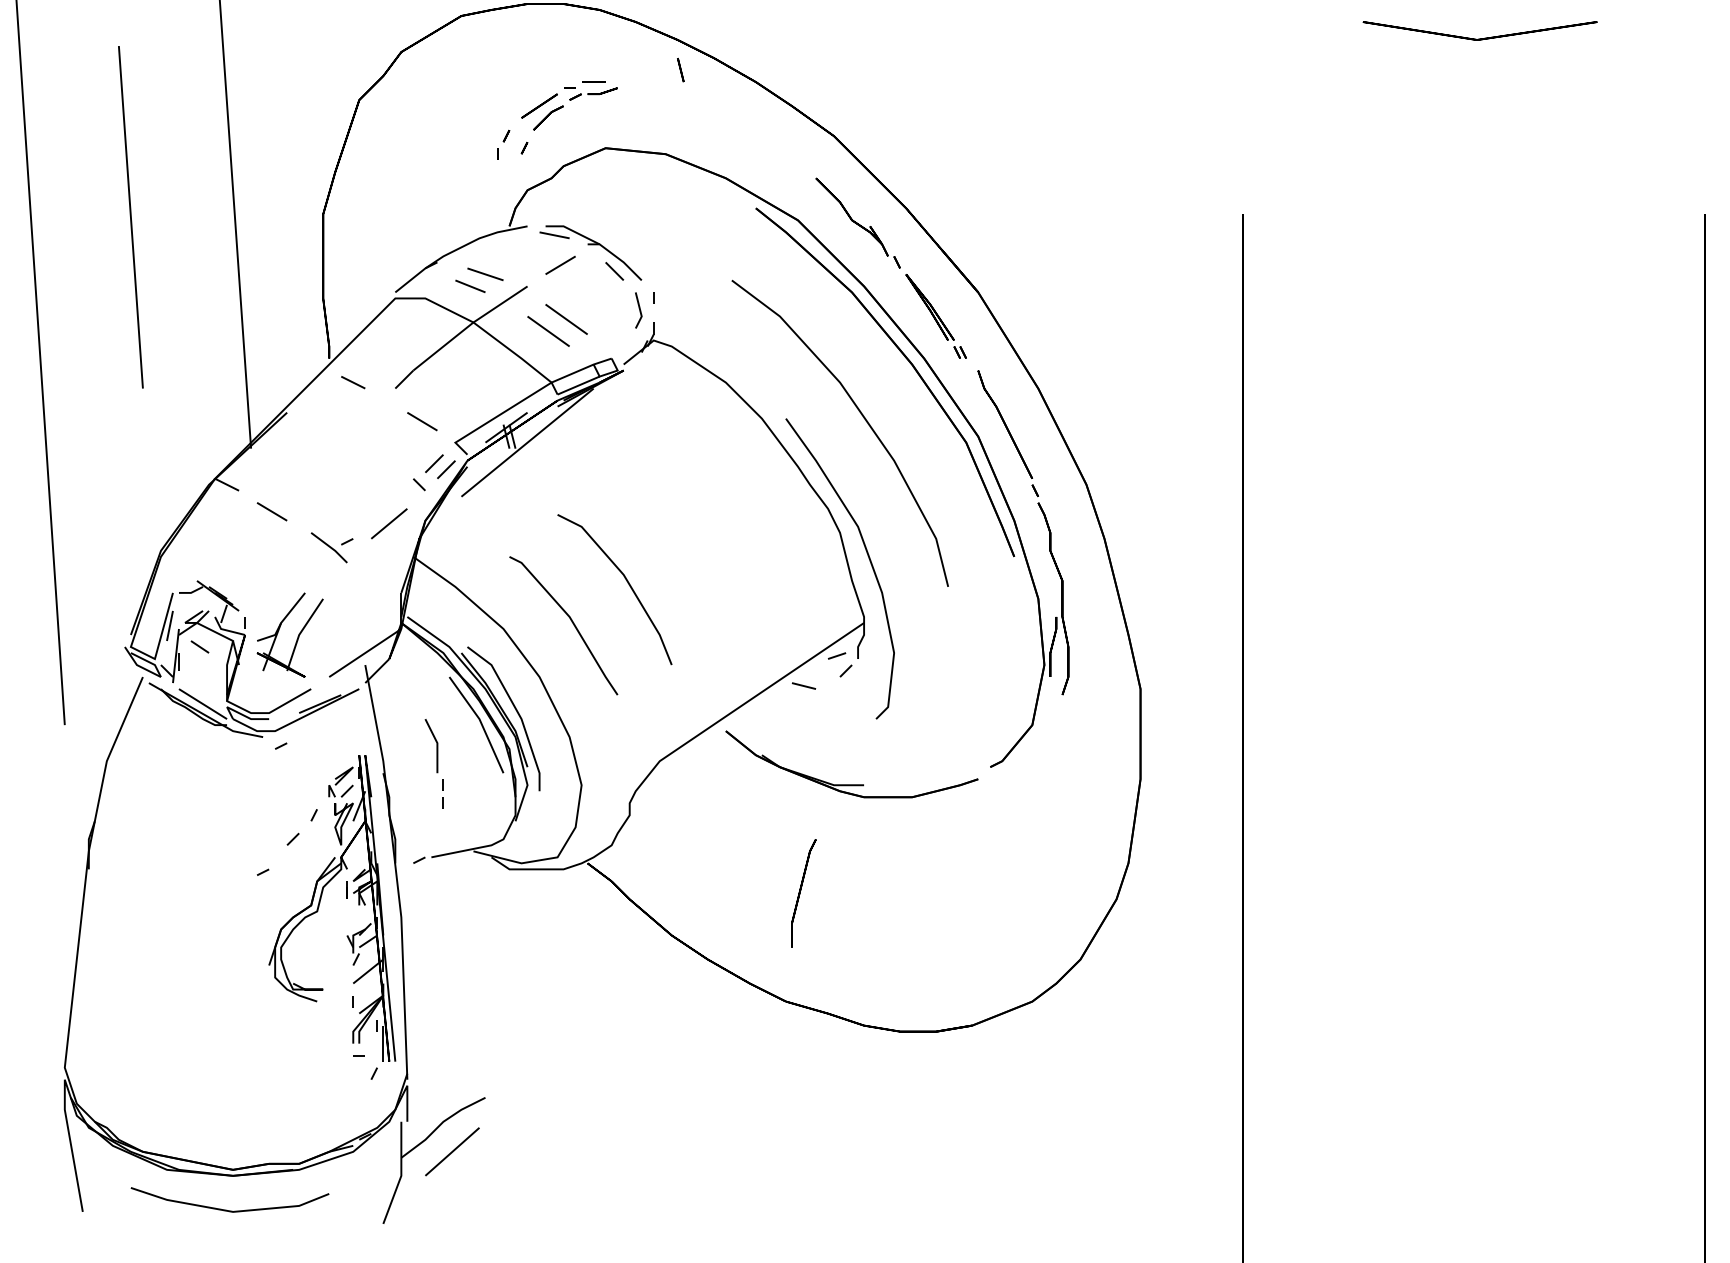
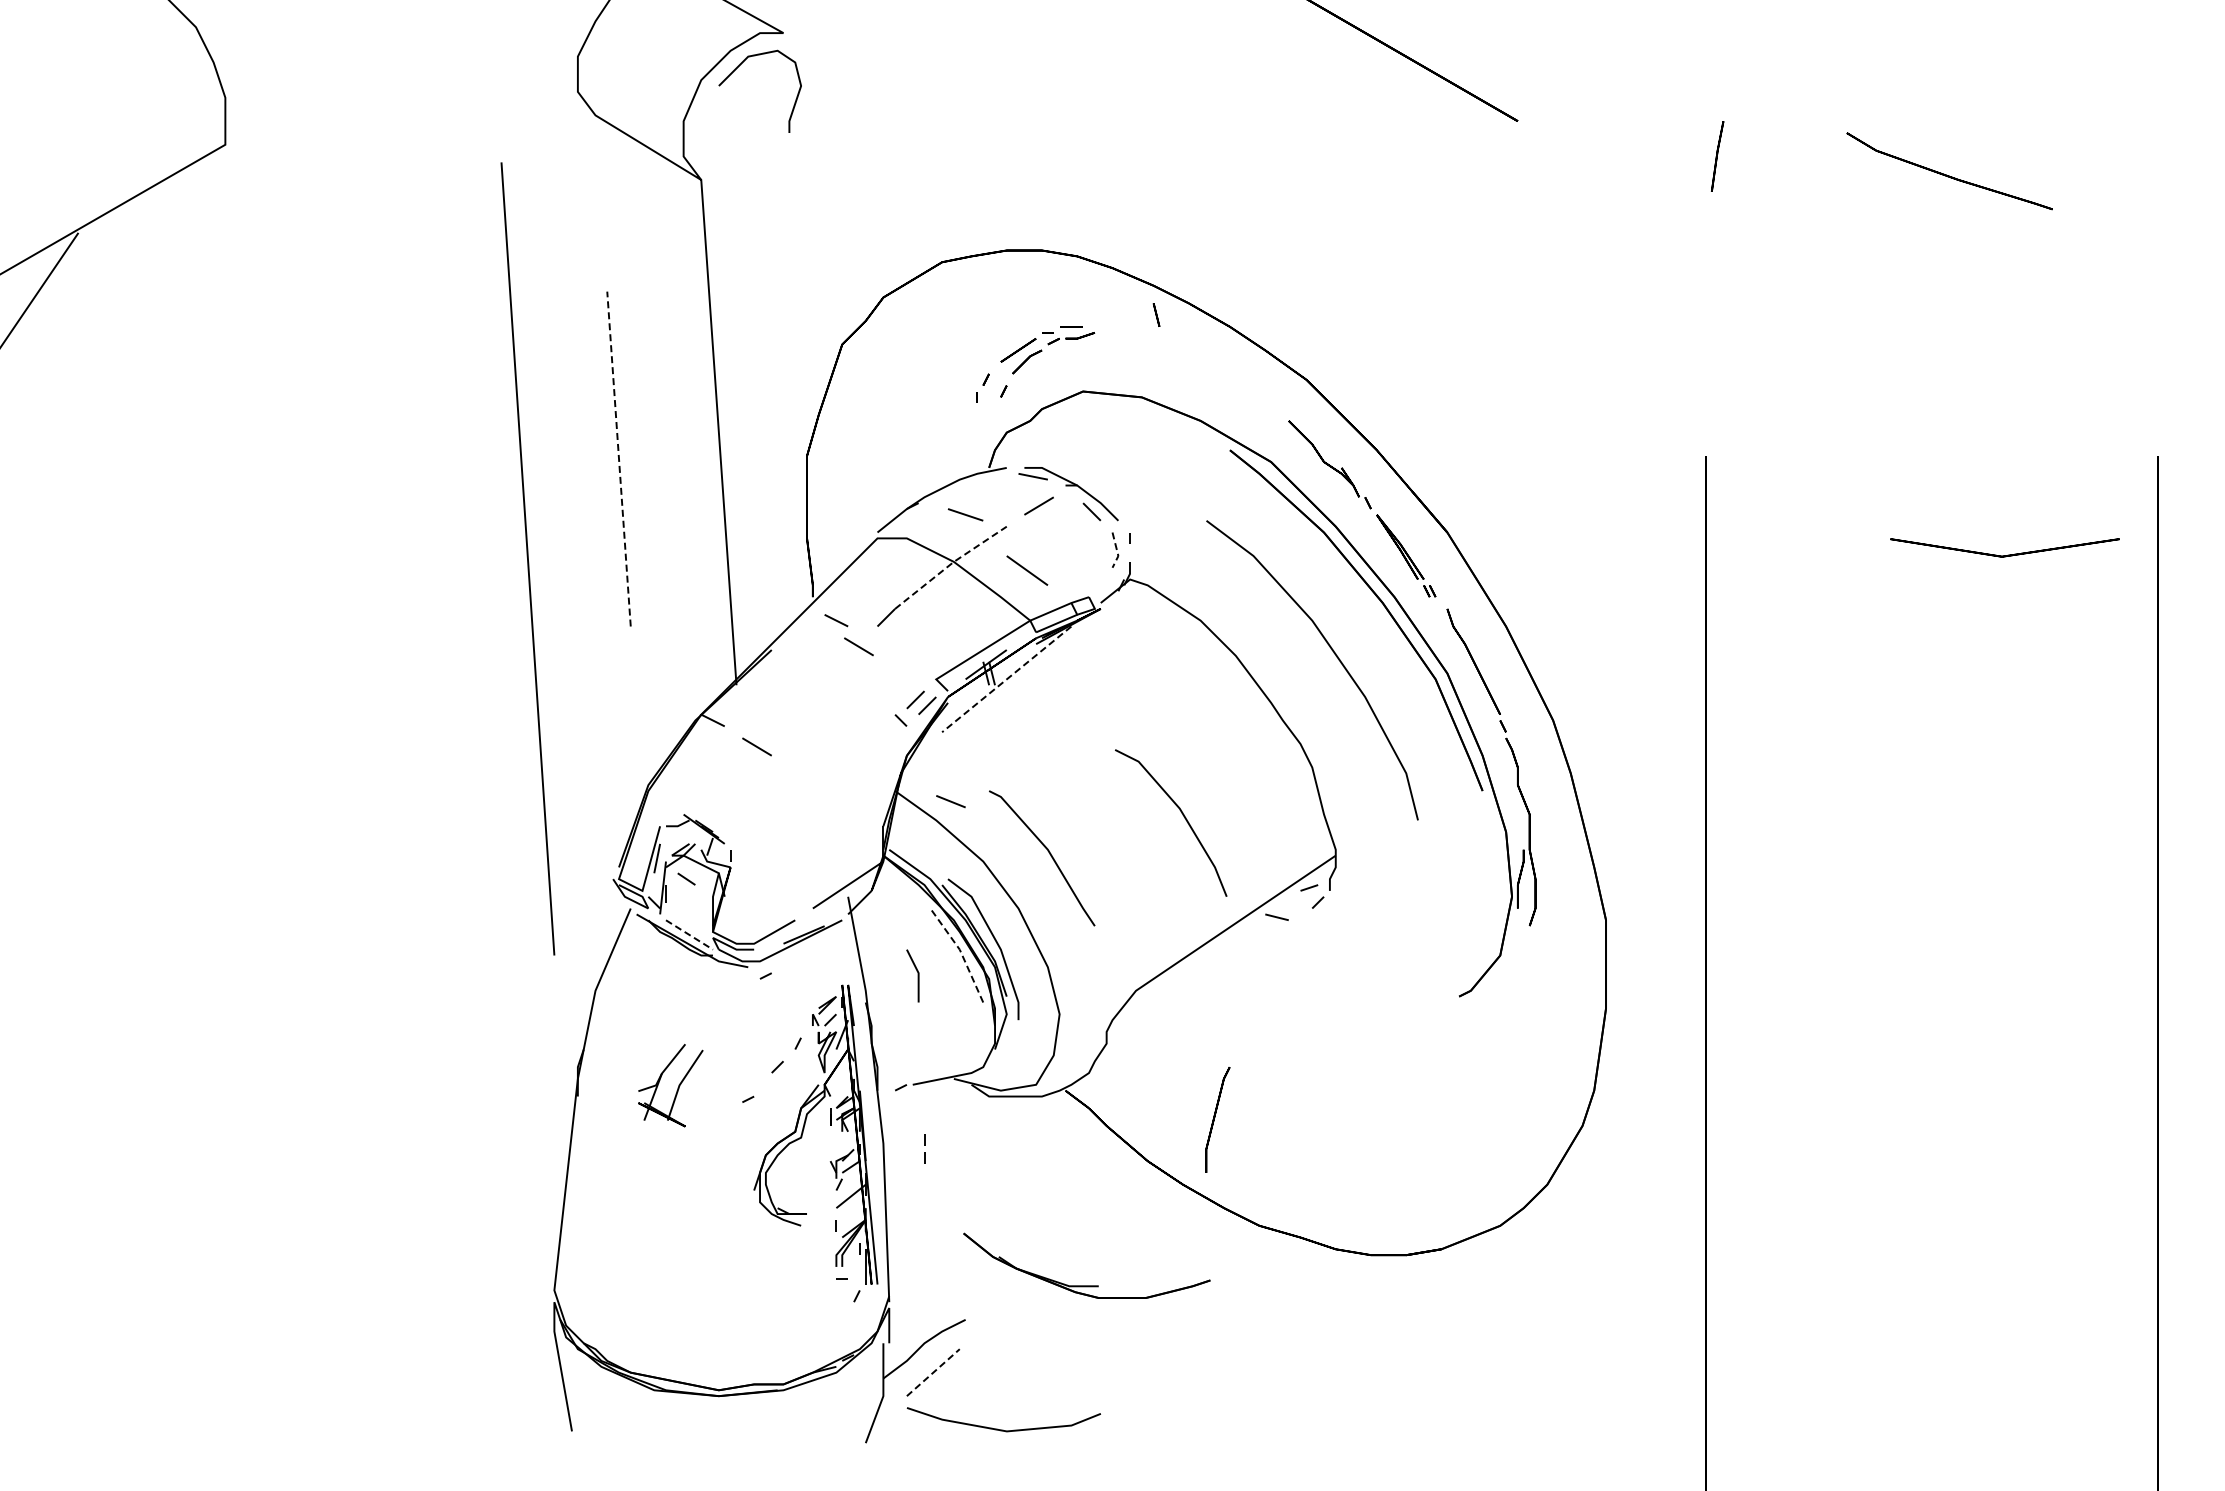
part: (1479, 38) -> (2004, 555), moved
line: (131, 217) -> (619, 459), solid -> dashed
line: (469, 286) -> (950, 801), moved
line: (640, 311) -> (1117, 551), solid -> dashed
line: (566, 319) -> (1044, 558), removed
line: (469, 325) -> (950, 564), solid -> dashed
line: (421, 421) -> (858, 646), moved
line: (527, 442) -> (1006, 679), solid -> dashed
line: (389, 523) -> (871, 758), removed
part: (331, 548) -> (815, 782), removed
curve: (867, 557) -> (1339, 791), removed
line: (626, 581) -> (1182, 815), moved
part: (297, 637) -> (677, 1087), moved
line: (203, 703) -> (689, 934), solid -> dashed
line: (480, 722) -> (960, 952), solid -> dashed
part: (851, 784) -> (1086, 1285), moved
line: (443, 790) -> (924, 1145), moved
part: (803, 892) -> (1217, 1119), moved
line: (452, 1151) -> (933, 1372), solid -> dashed
line: (229, 1209) -> (1003, 1429), moved

